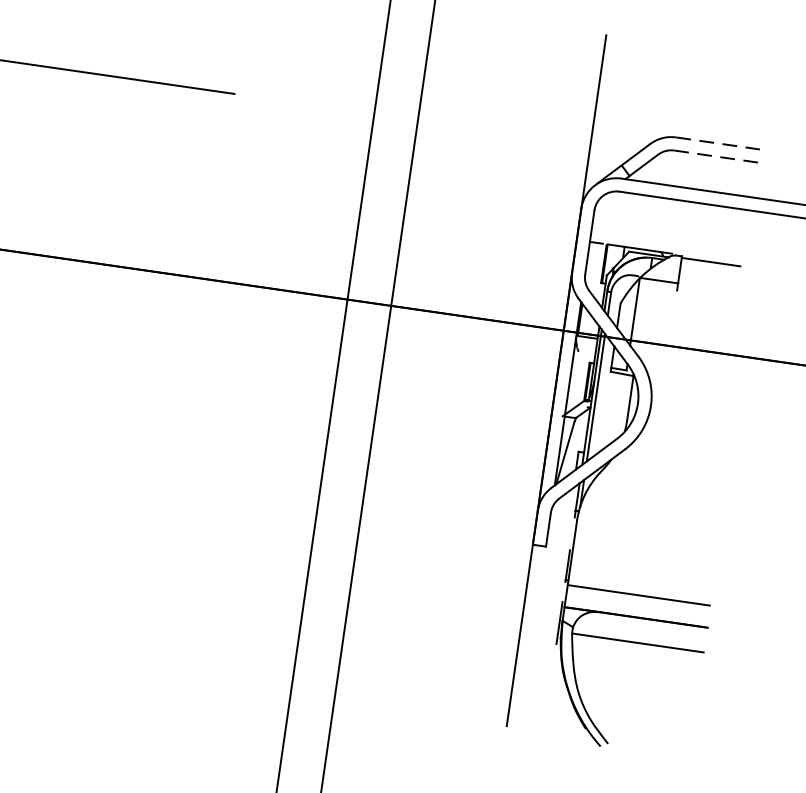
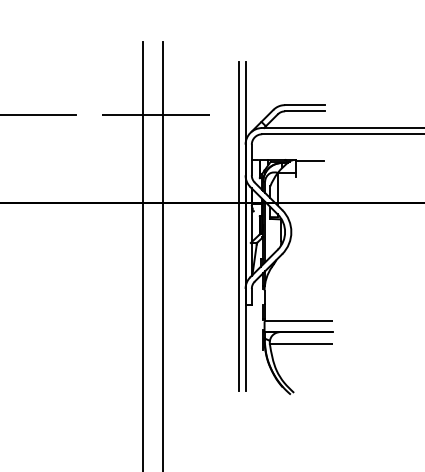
line: (401, 117) -> (155, 114), added
line: (718, 144) -> (305, 105), dashed -> solid
line: (717, 156) -> (305, 111), dashed -> solid
line: (543, 378) -> (239, 226), added

